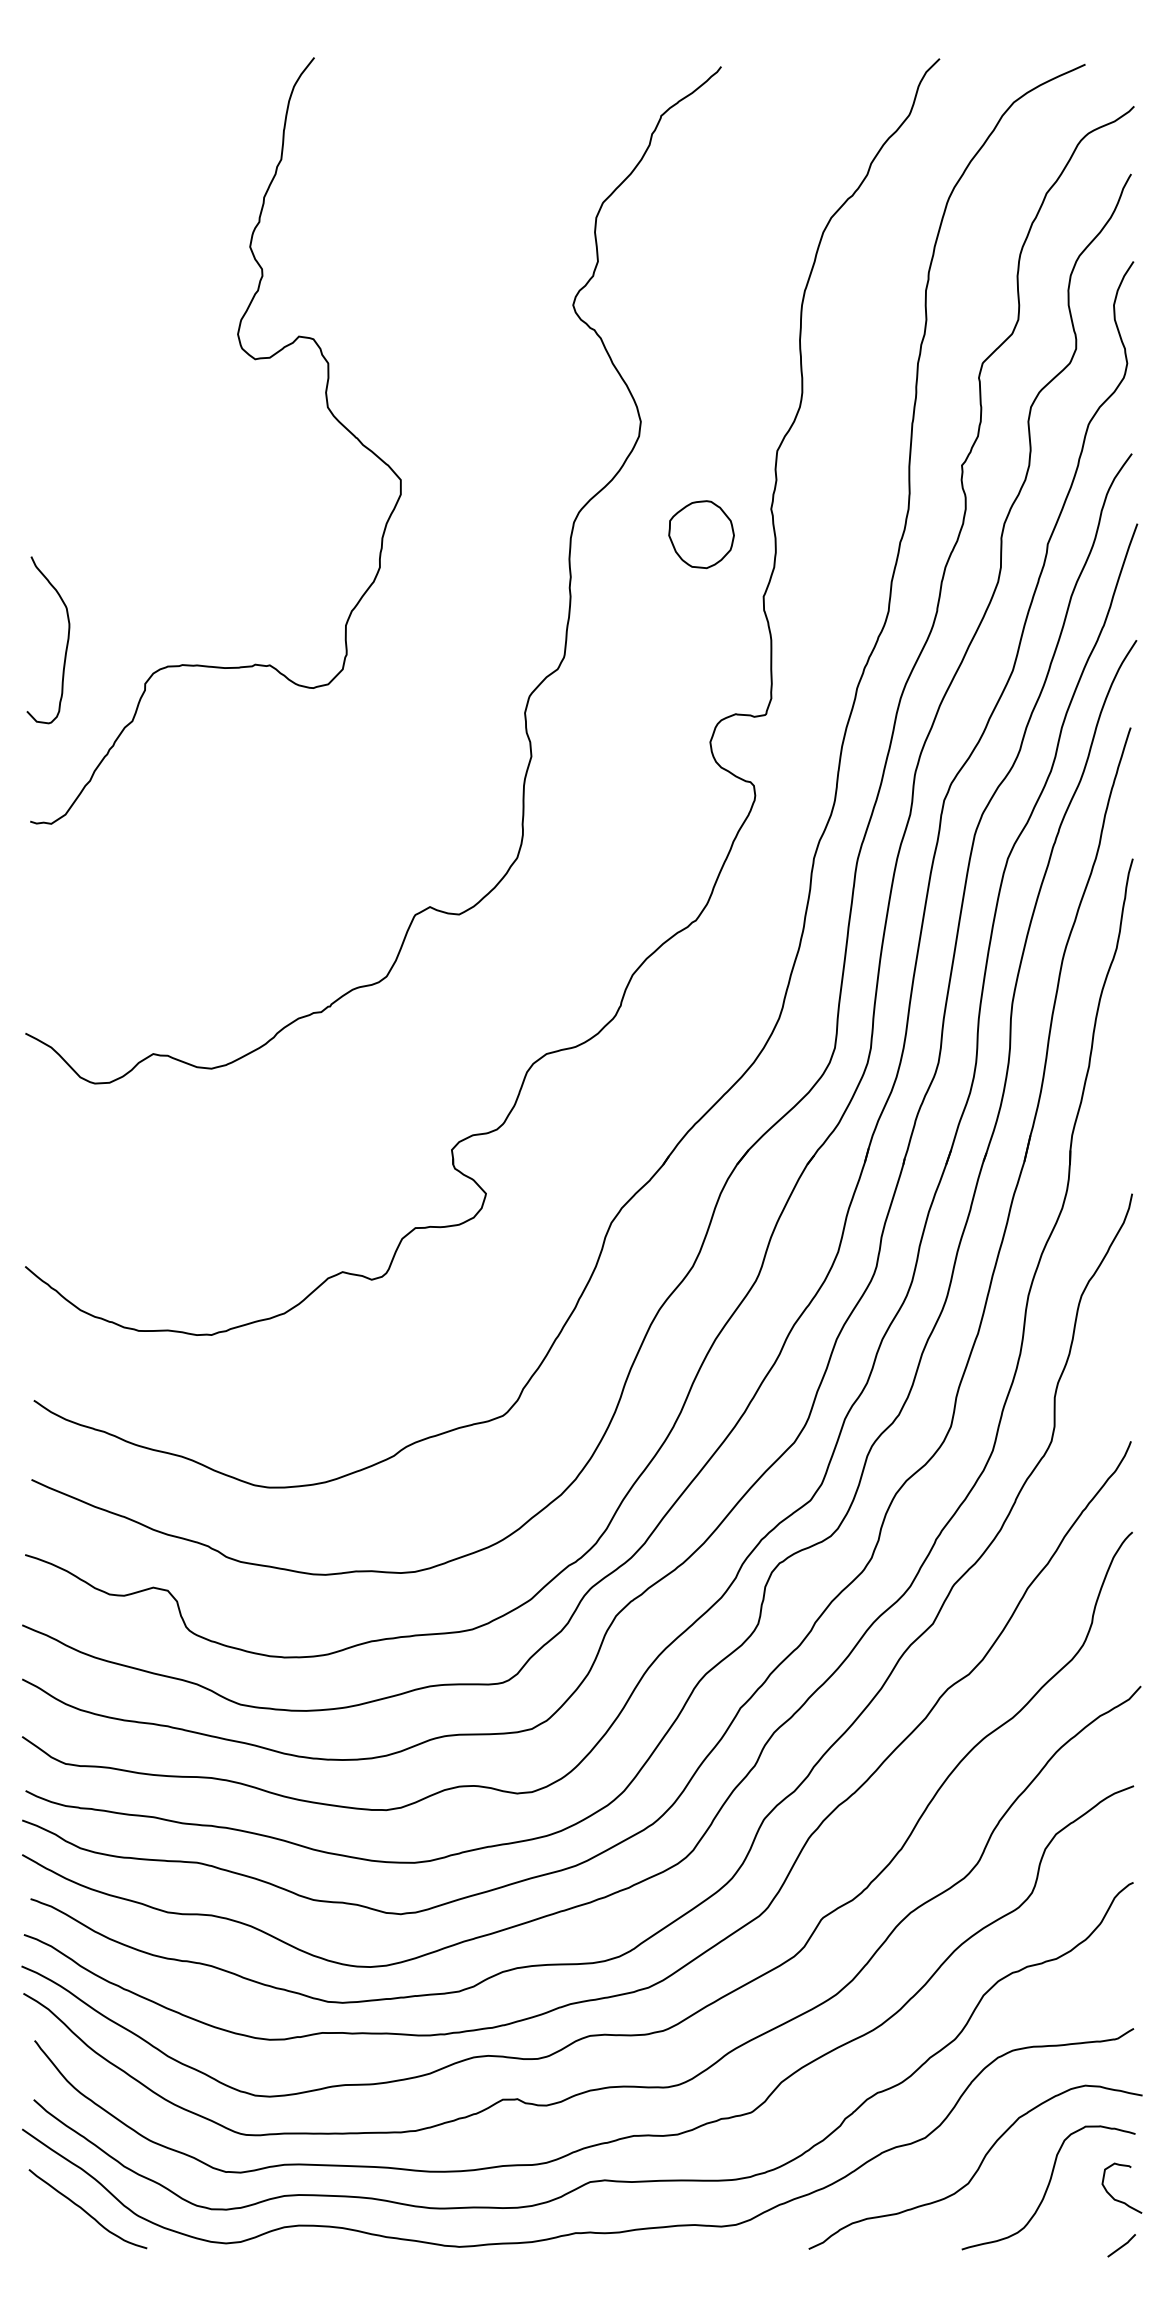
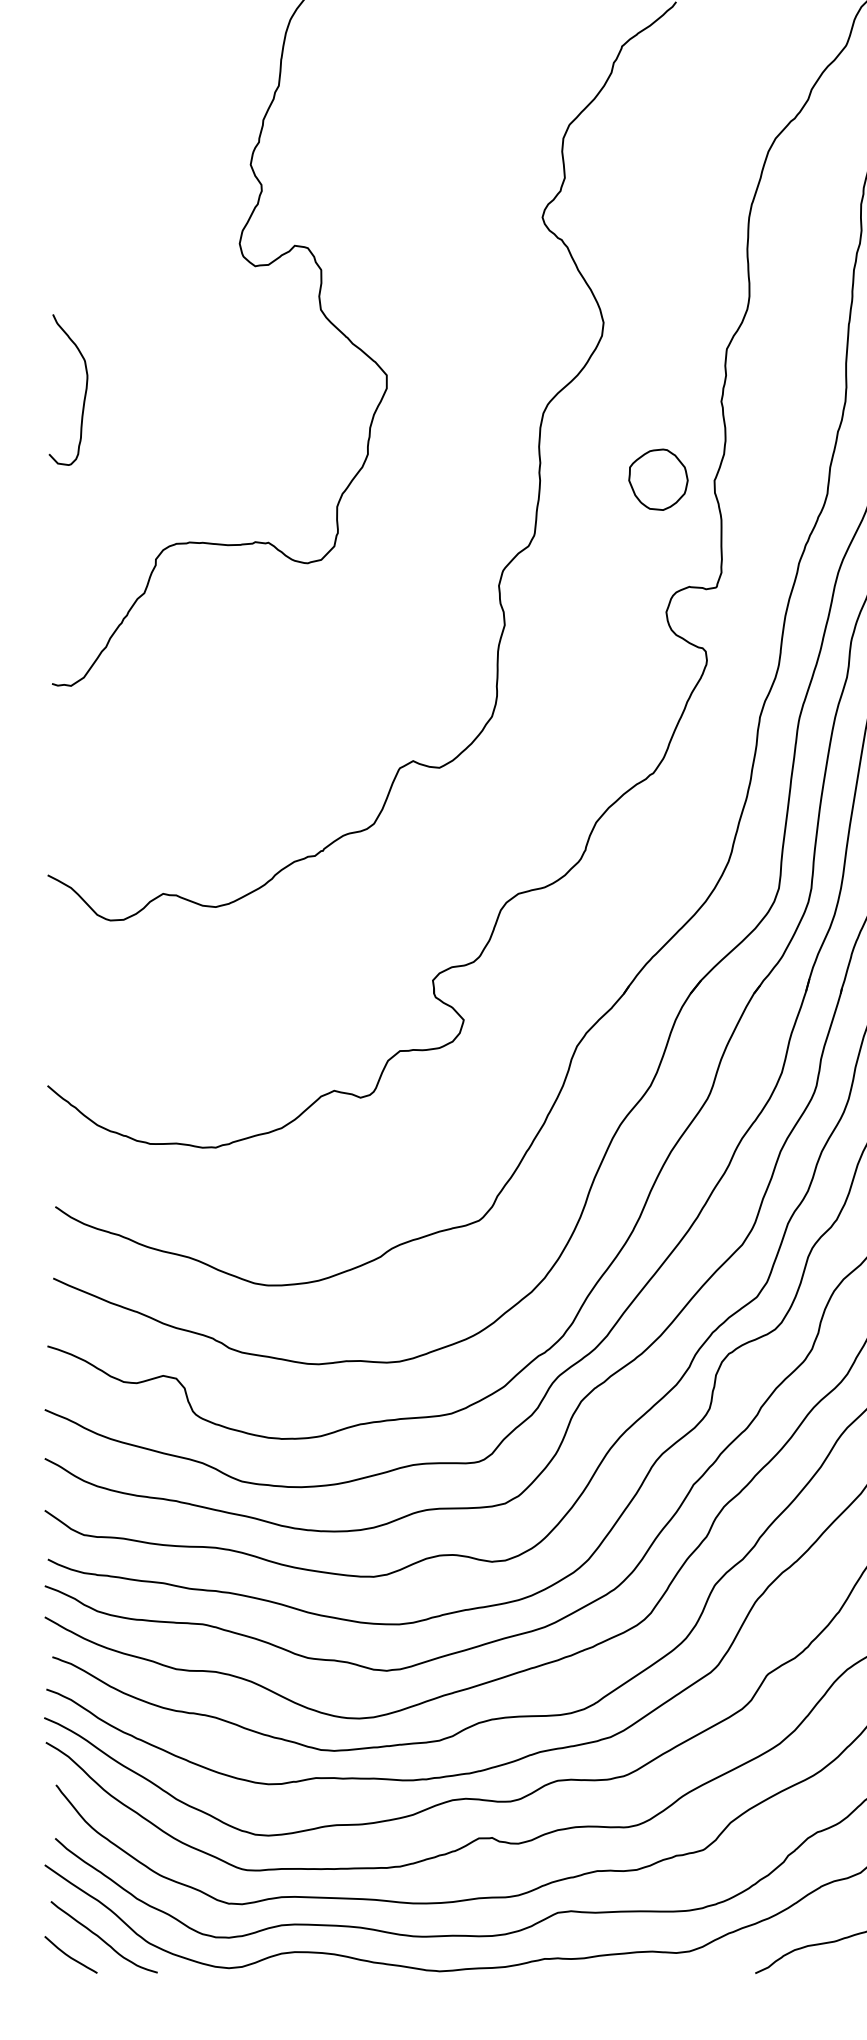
part: (701, 534) -> (658, 479), moved
curve: (66, 643) -> (84, 392), moved
curve: (49, 2229) -> (69, 1955), added

